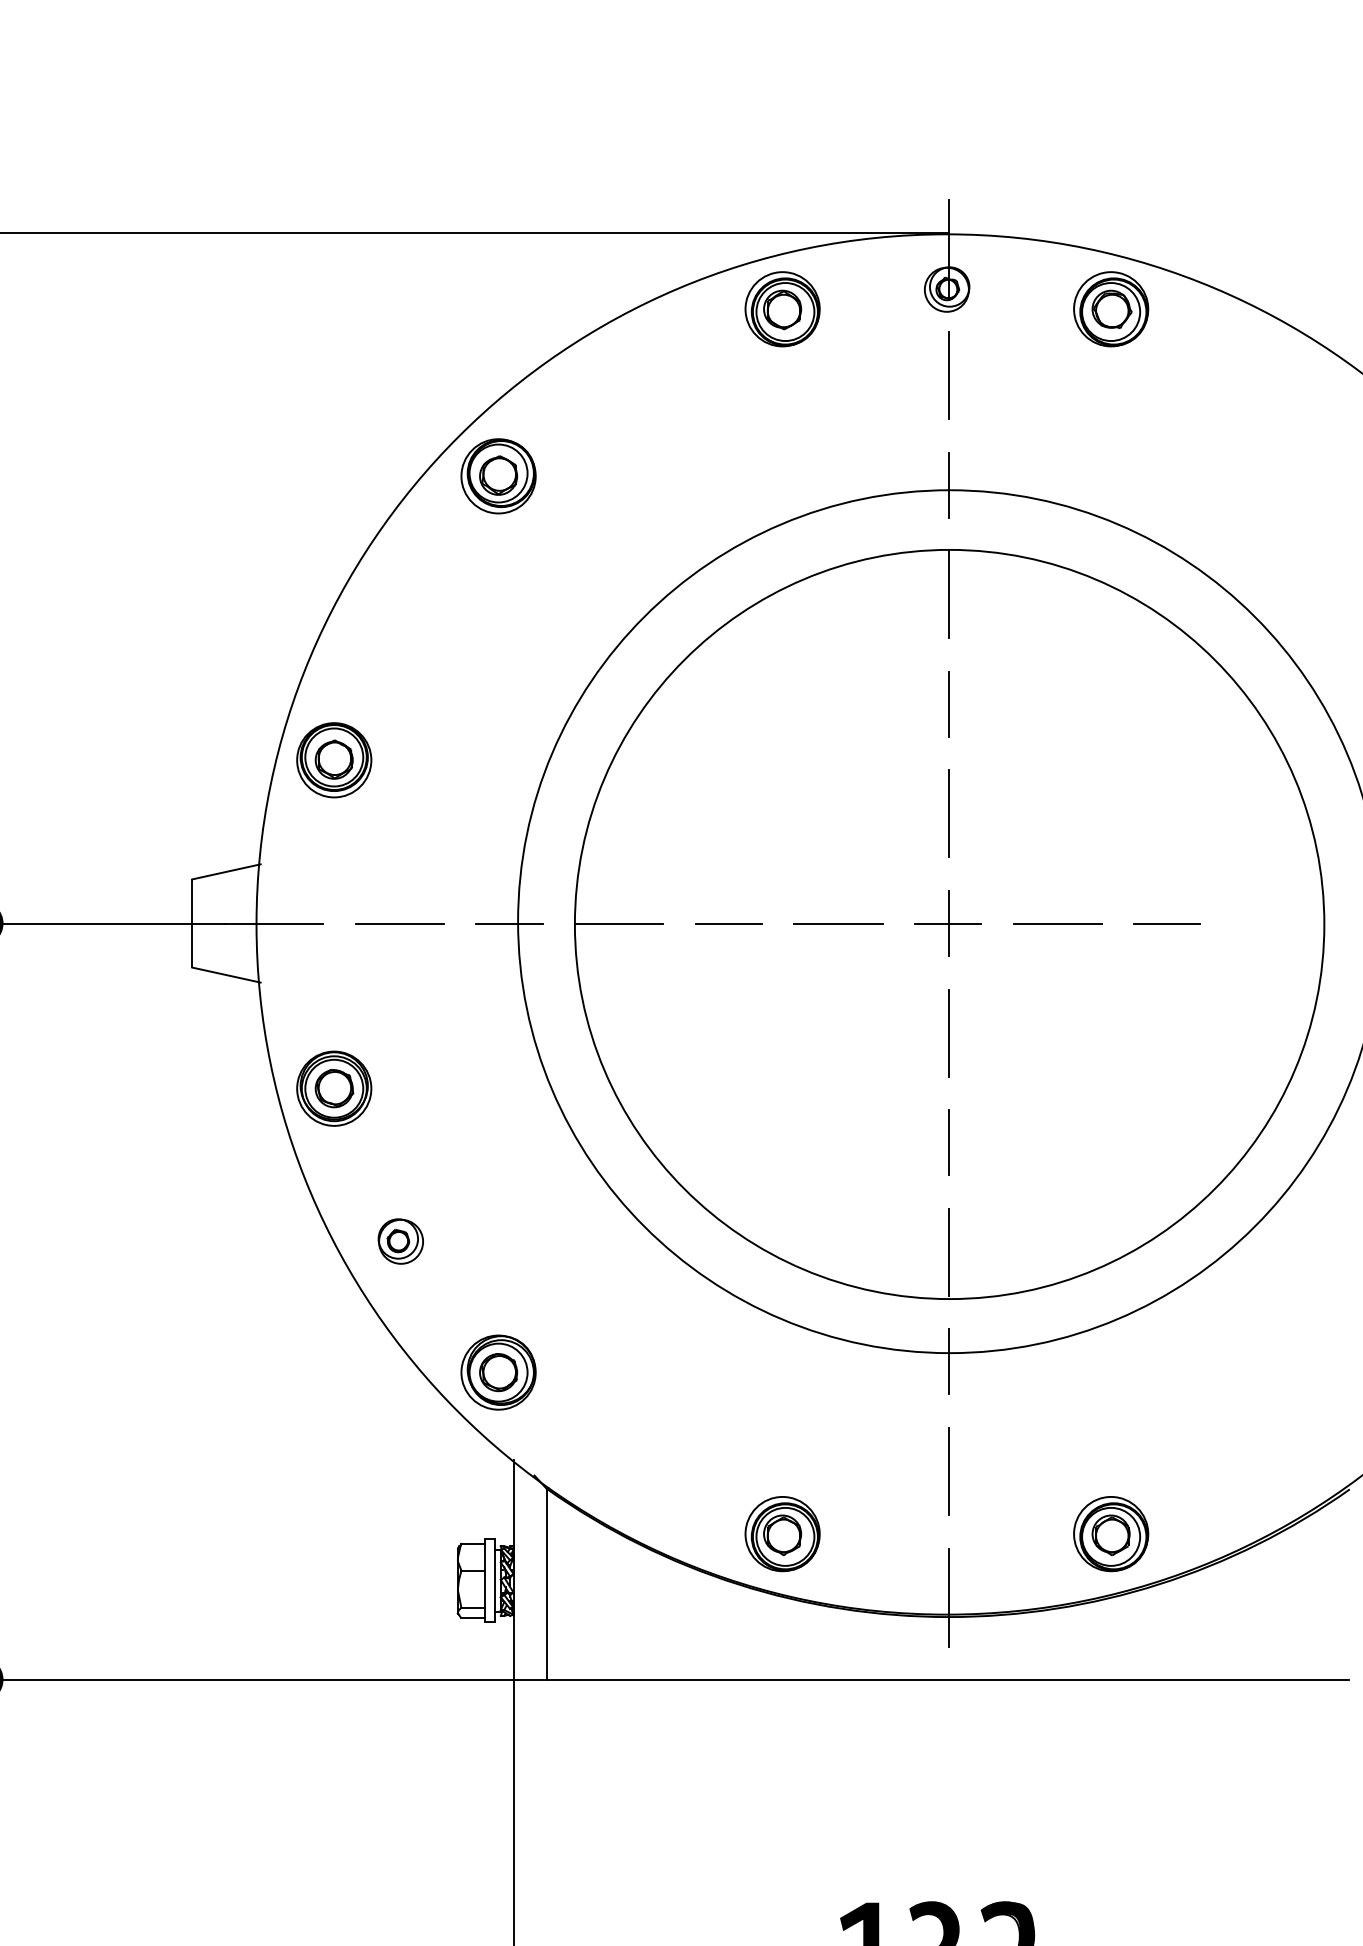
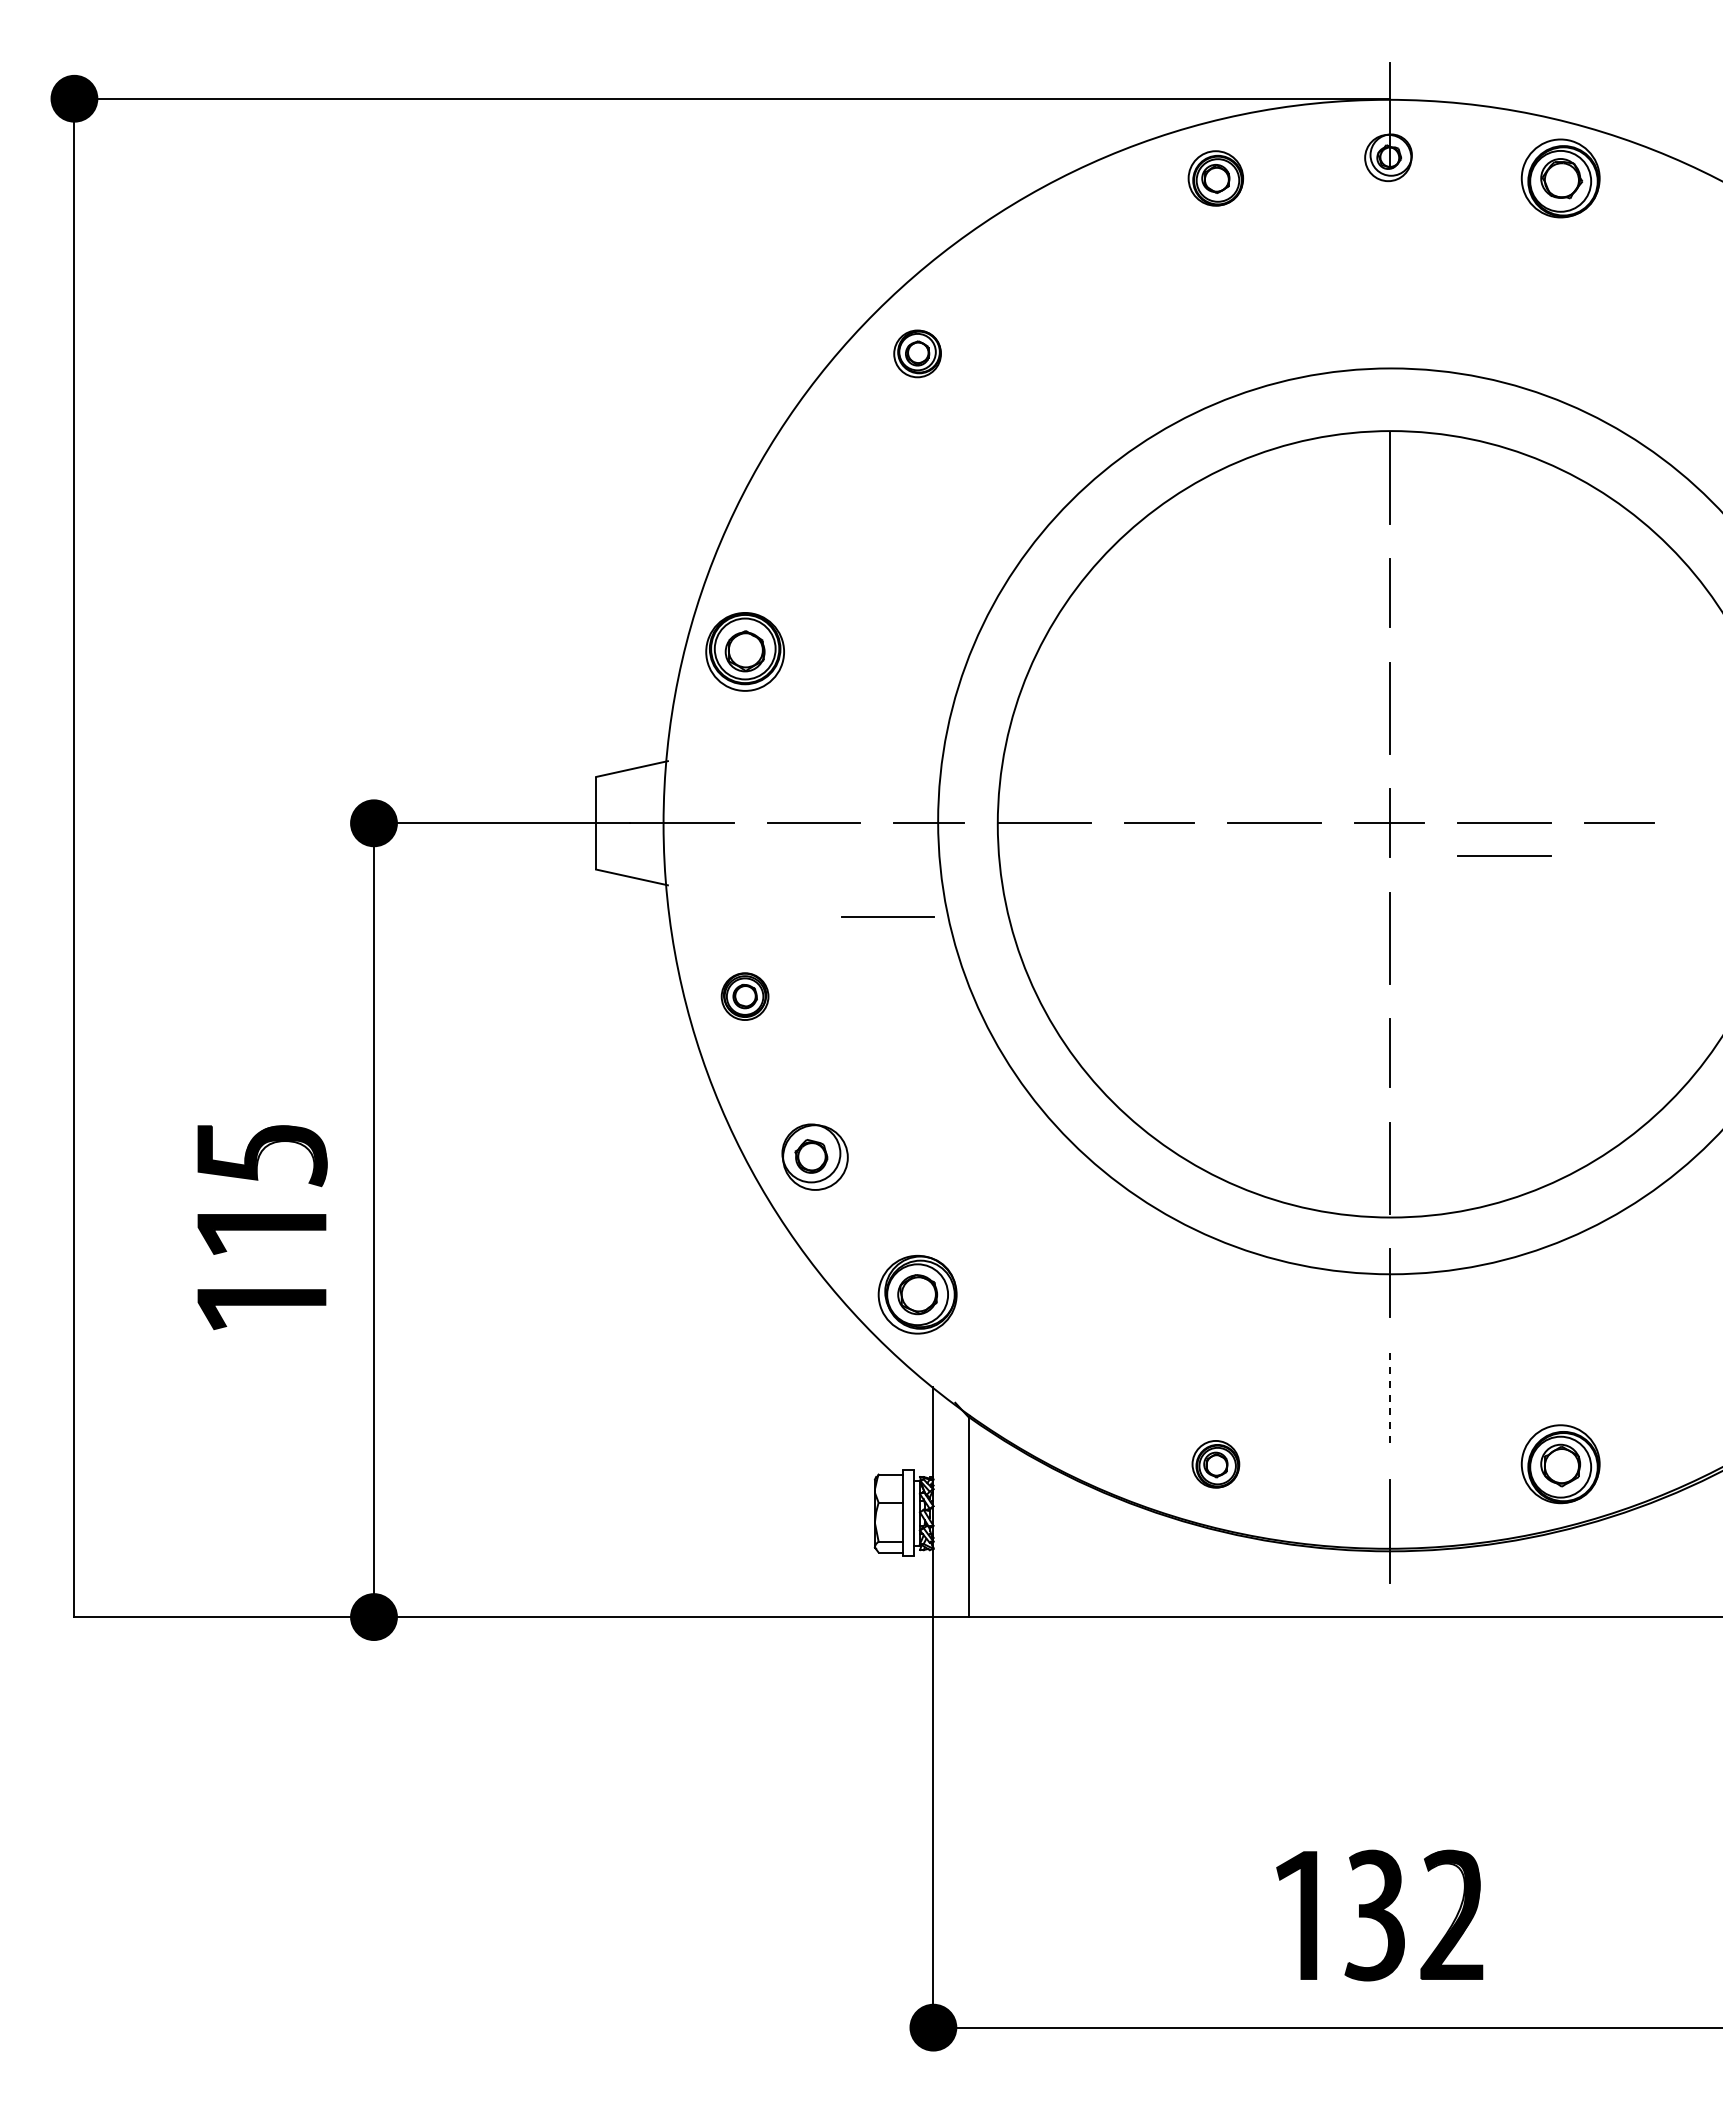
part: (782, 309) -> (1215, 178), size x0.7
line: (949, 375) -> (1390, 247), removed
part: (498, 476) -> (917, 353), size x0.6
line: (949, 484) -> (1390, 362), removed
line: (1057, 954) -> (1504, 855), added
line: (469, 1012) -> (887, 916), added
part: (333, 1088) -> (744, 996), size x0.6
part: (400, 1240) -> (814, 1156), size x1.4
line: (949, 1471) -> (1390, 1398), solid -> dashed
part: (782, 1534) -> (1215, 1464), size x0.6

